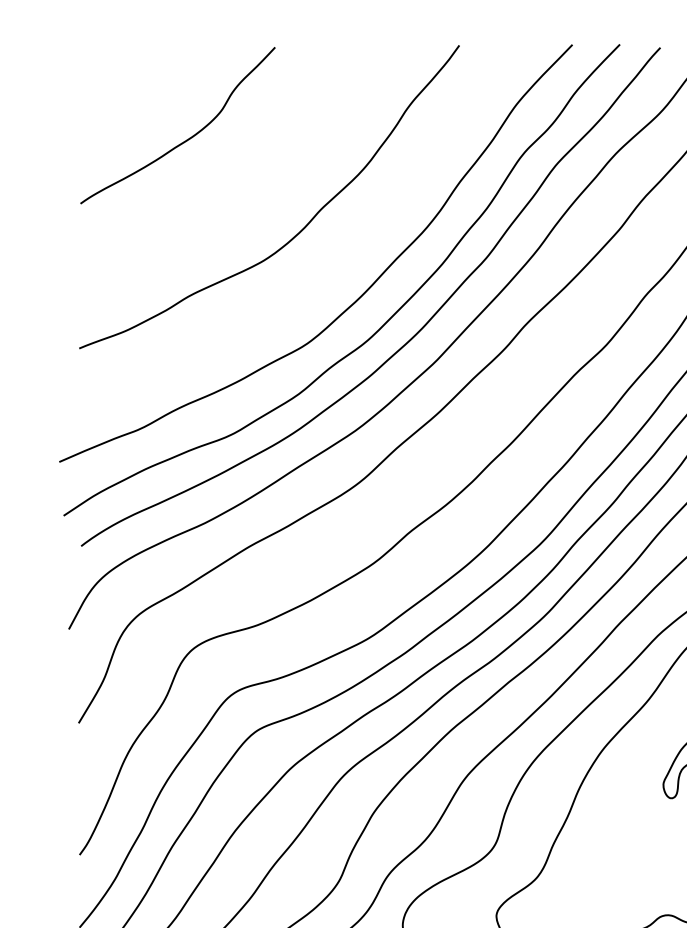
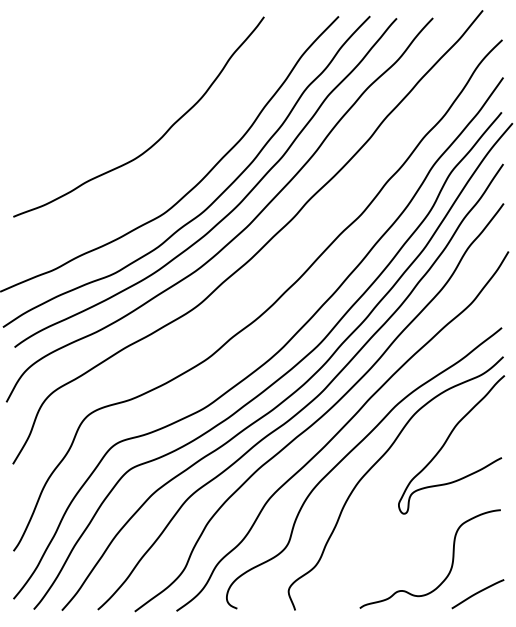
curve: (188, 137) -> (85, 77), removed

